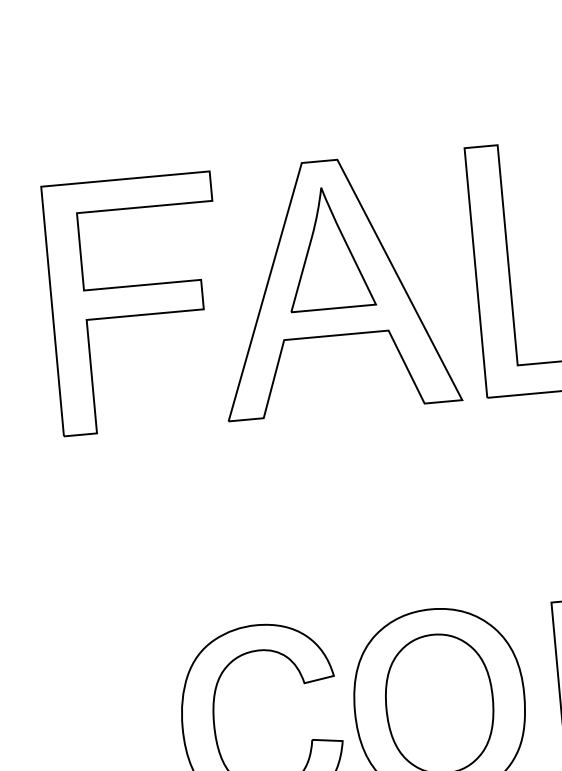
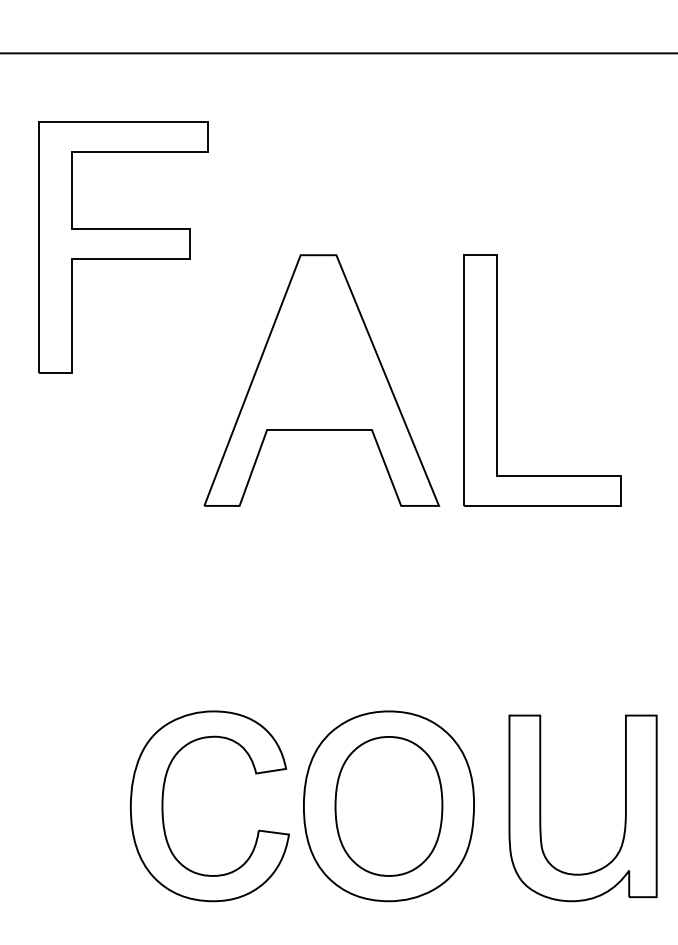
part: (328, 248) -> (319, 342), removed
part: (136, 303) -> (123, 247), moved

